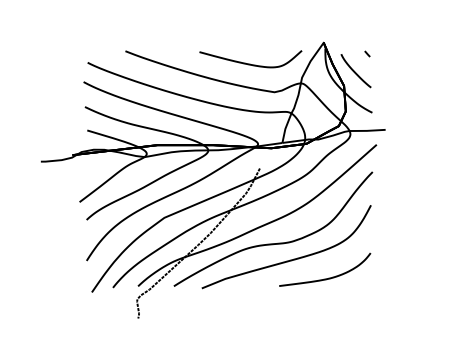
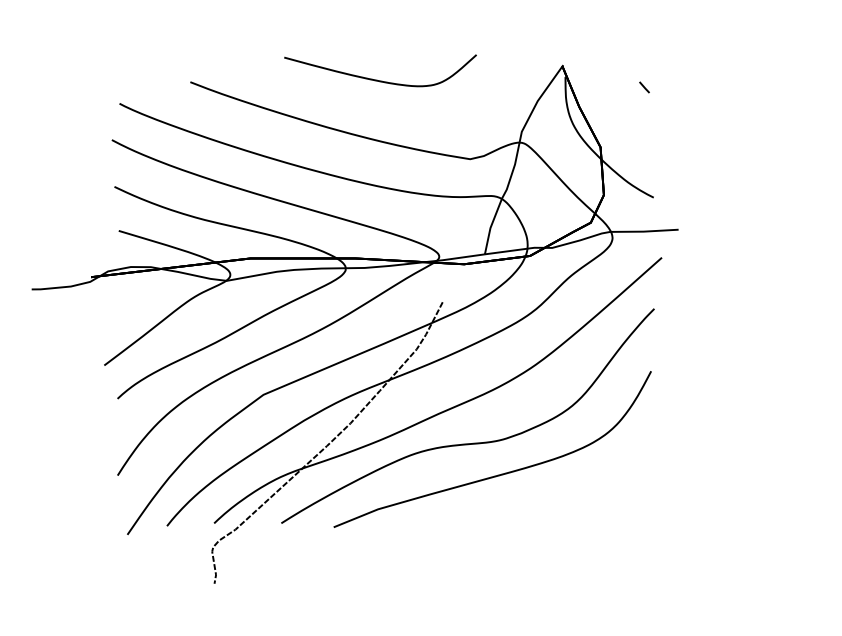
curve: (250, 63) -> (380, 78), moved
curve: (355, 71) -> (622, 120), removed
curve: (328, 277) -> (571, 506), removed

